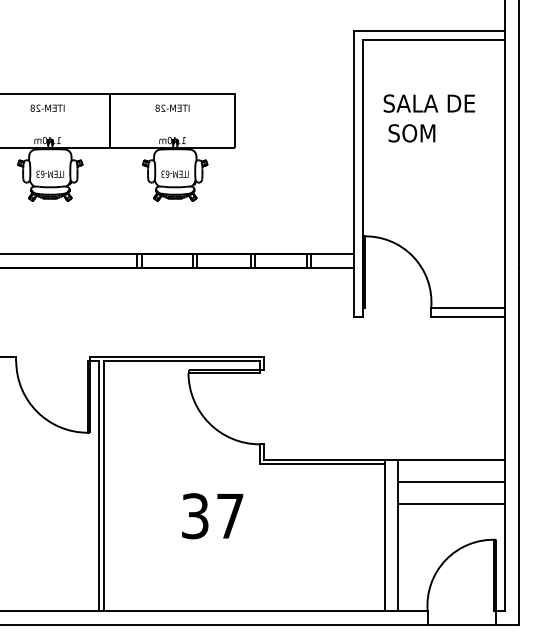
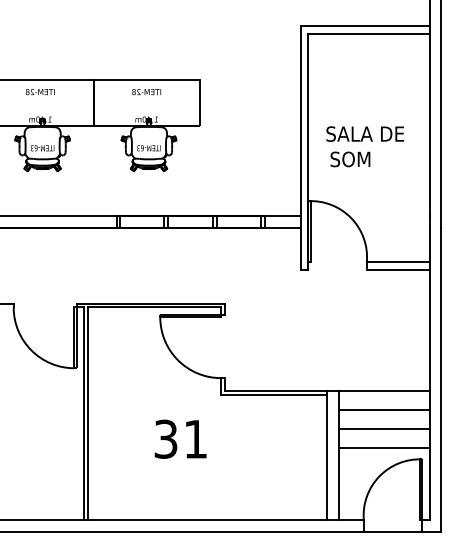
text: (429, 118) -> (365, 146), moved
text: (229, 516) -> (195, 439), 37 -> 31
line: (450, 527) -> (383, 448), added

